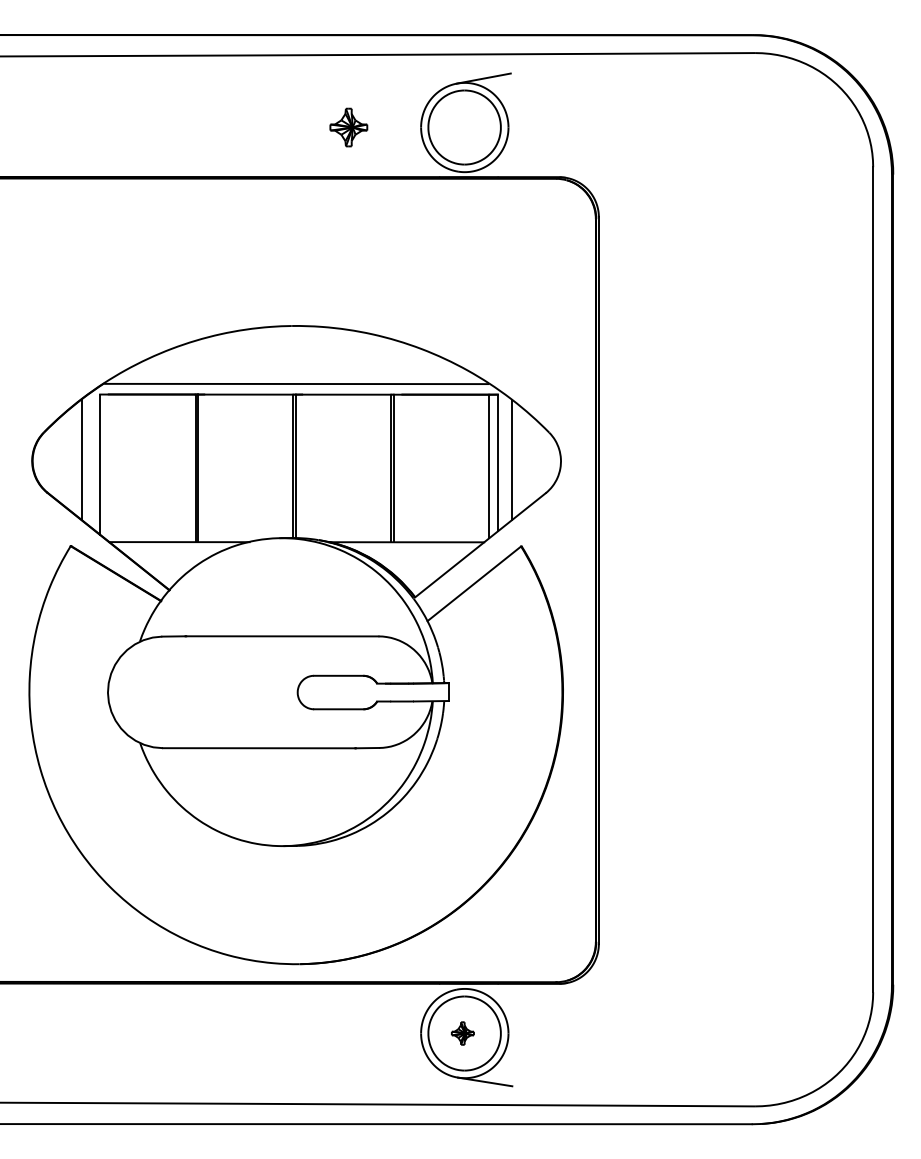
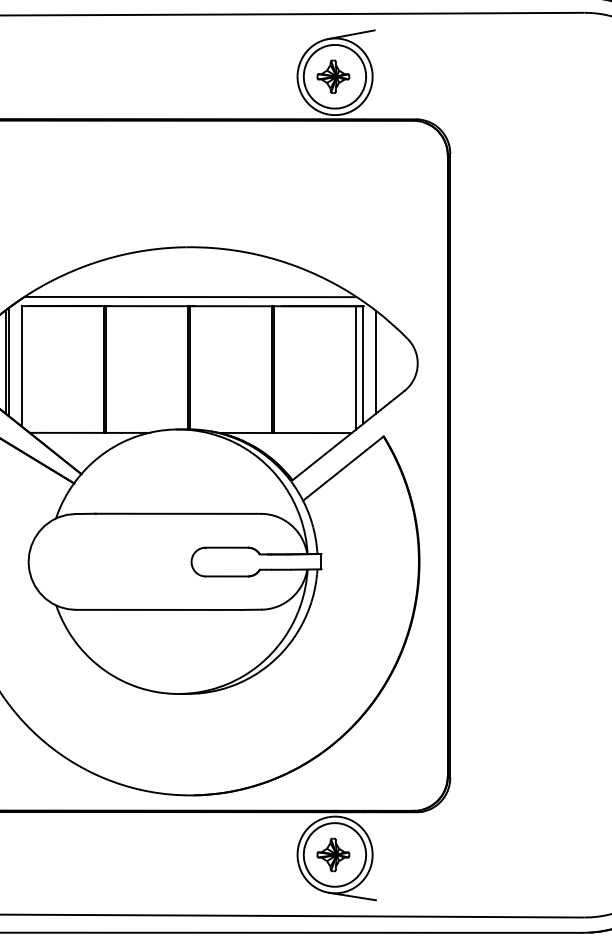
part: (348, 127) -> (333, 76), moved
line: (85, 459) -> (9, 361), added
part: (462, 1033) -> (333, 854), size x1.67

